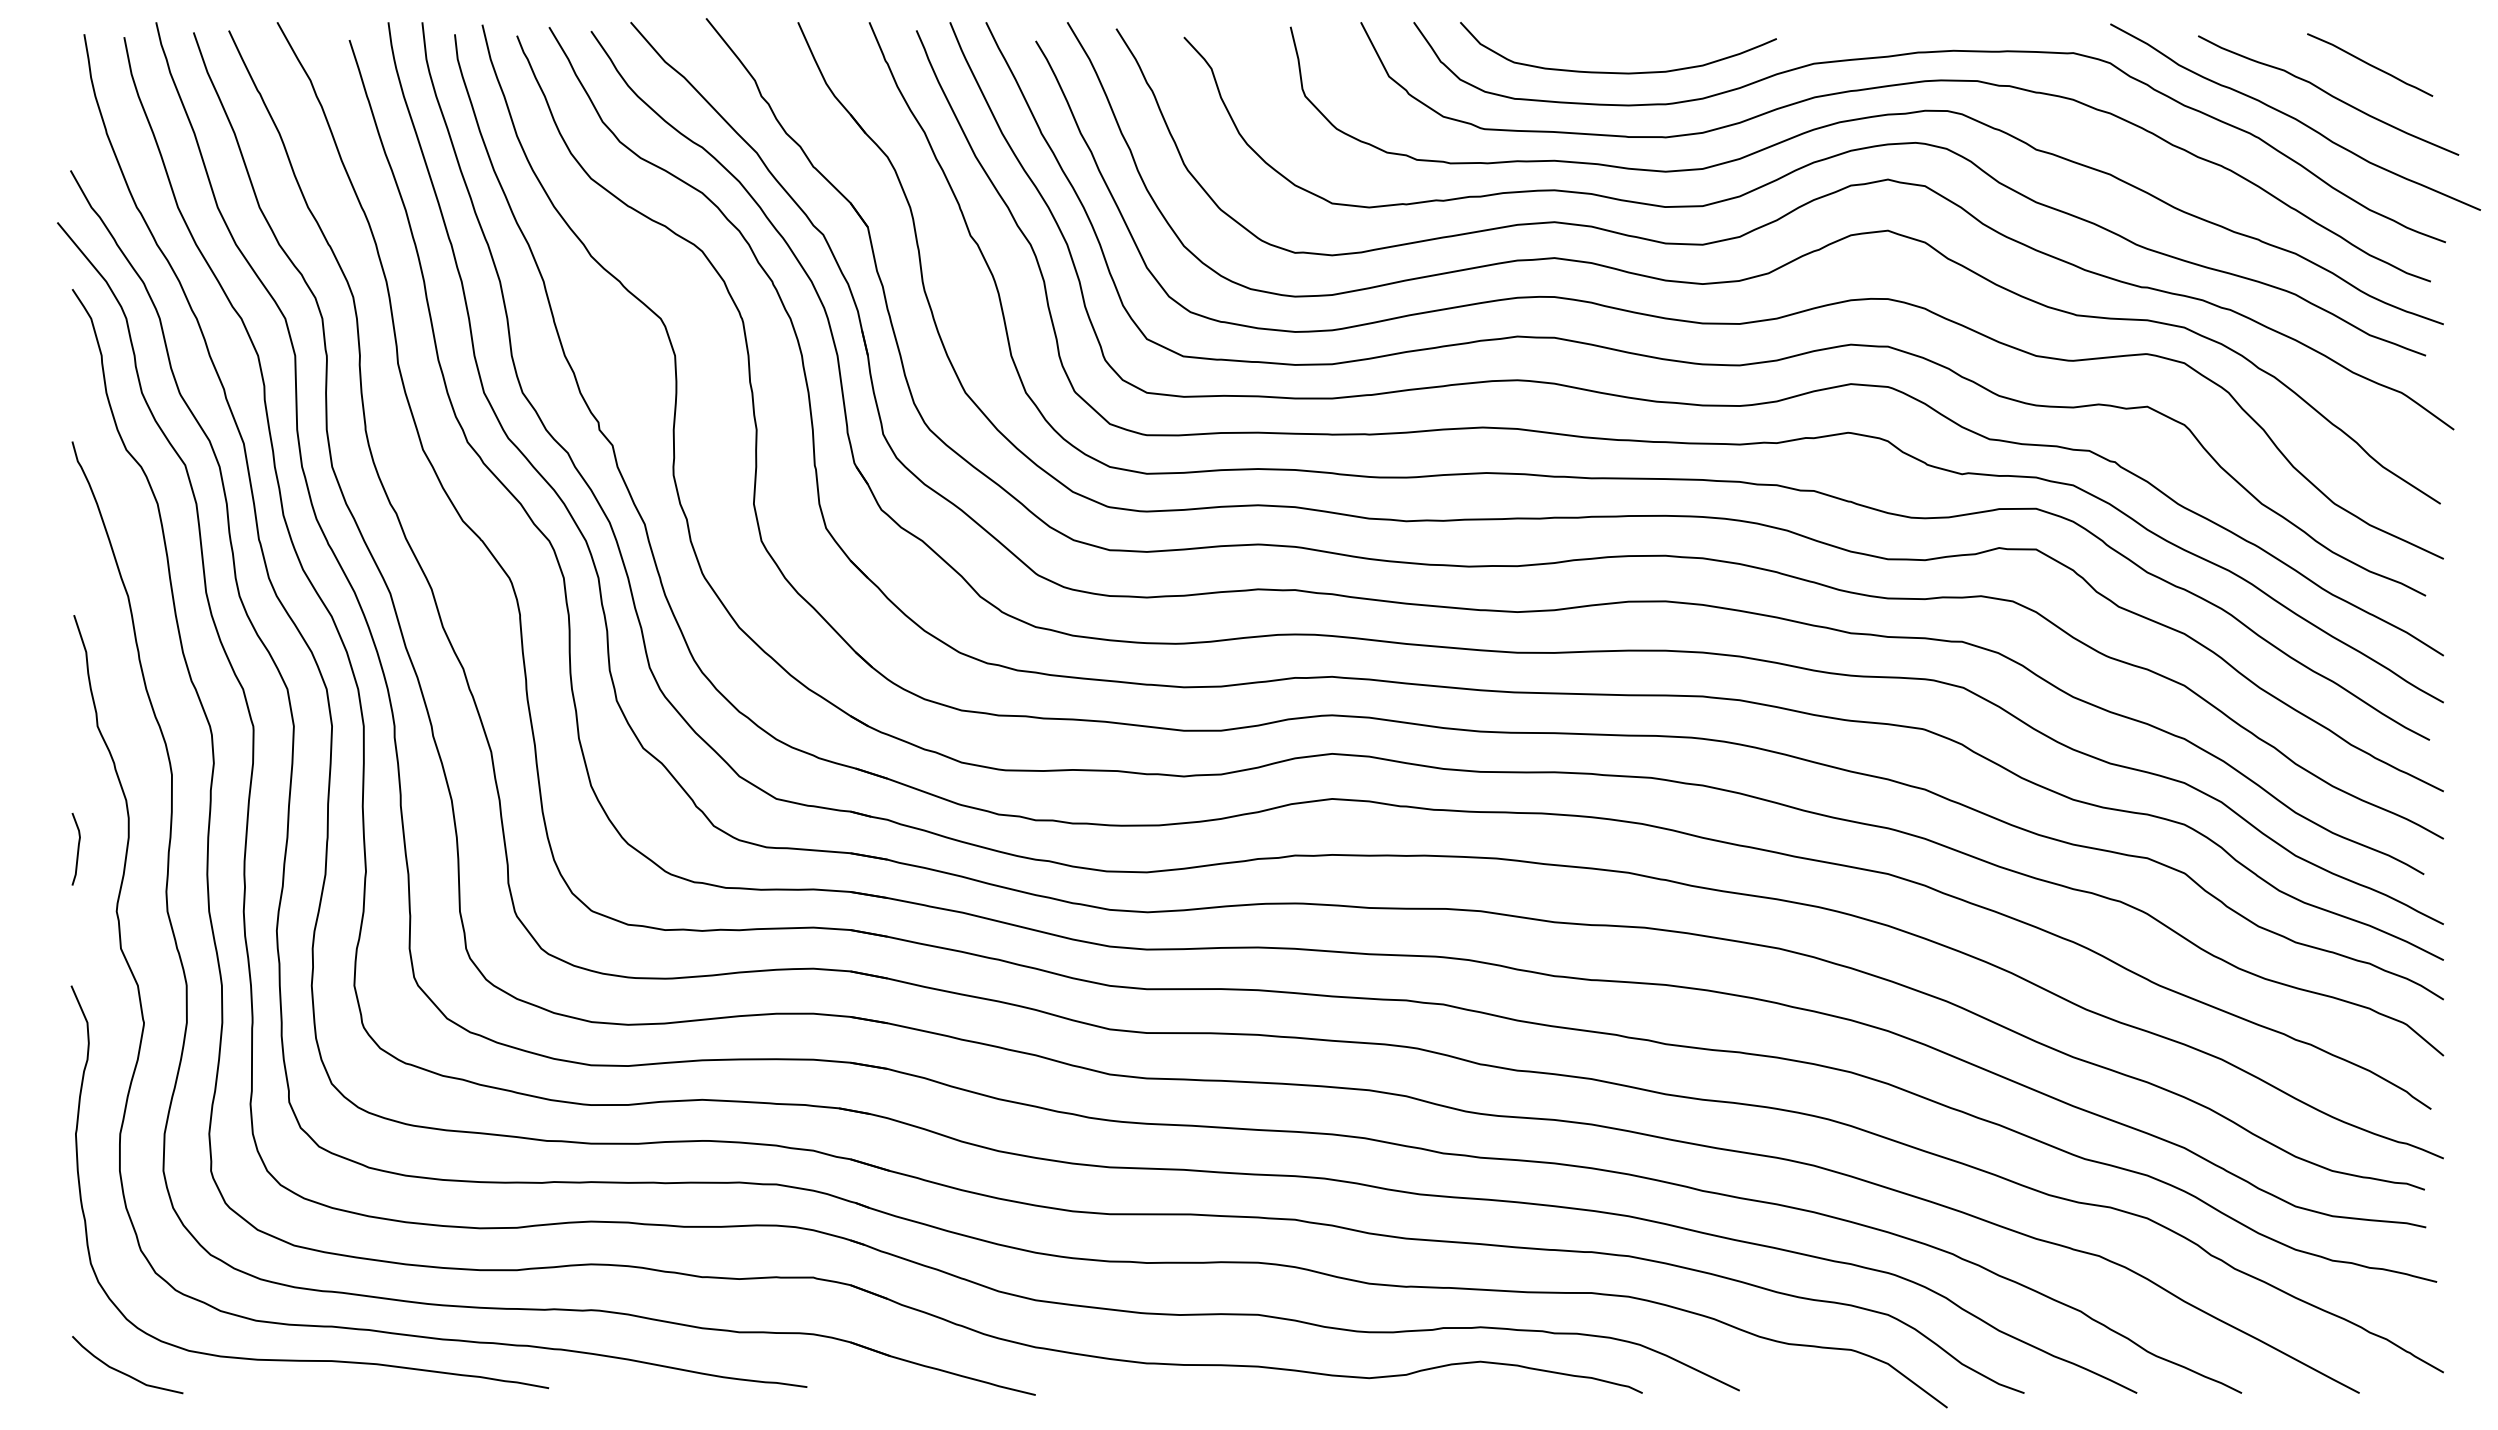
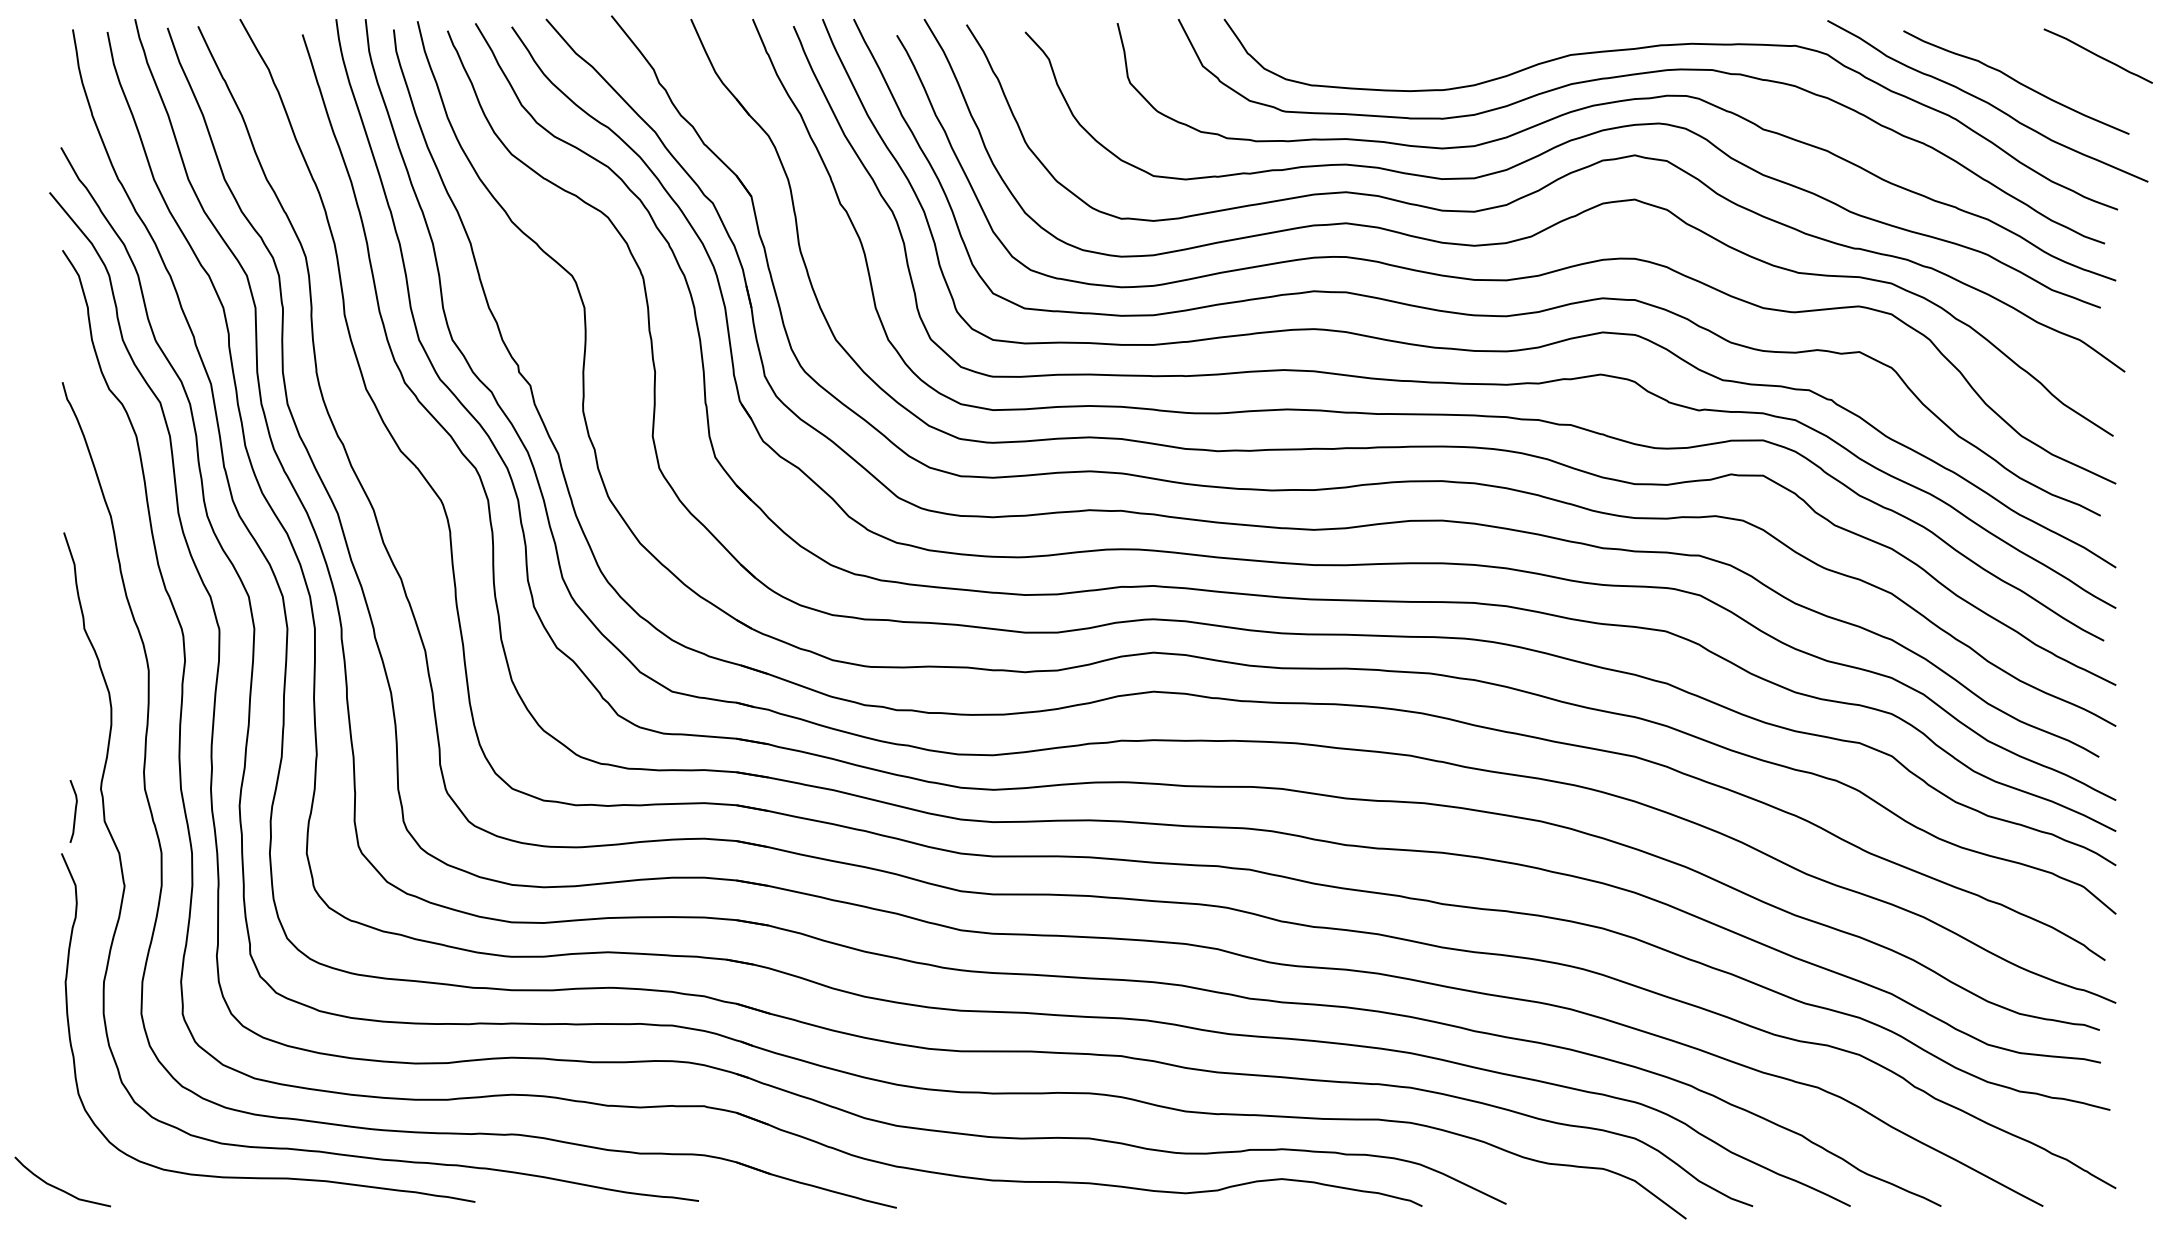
curve: (2370, 64) -> (2098, 55), moved
curve: (1618, 72) -> (1401, 62), removed
curve: (77, 849) -> (74, 811), moved
curve: (124, 1372) -> (60, 1188), moved

